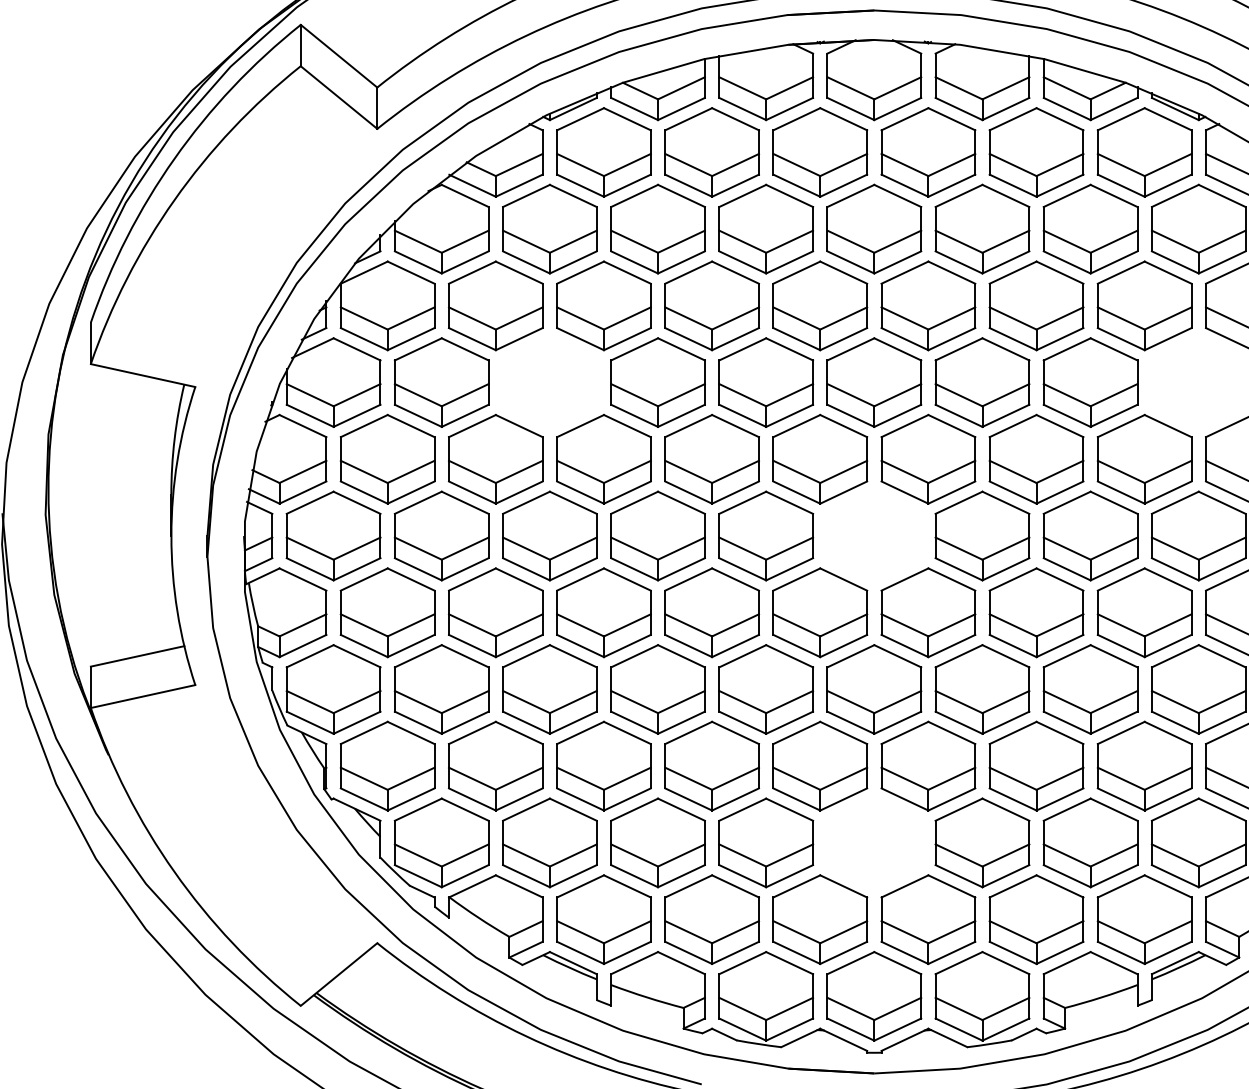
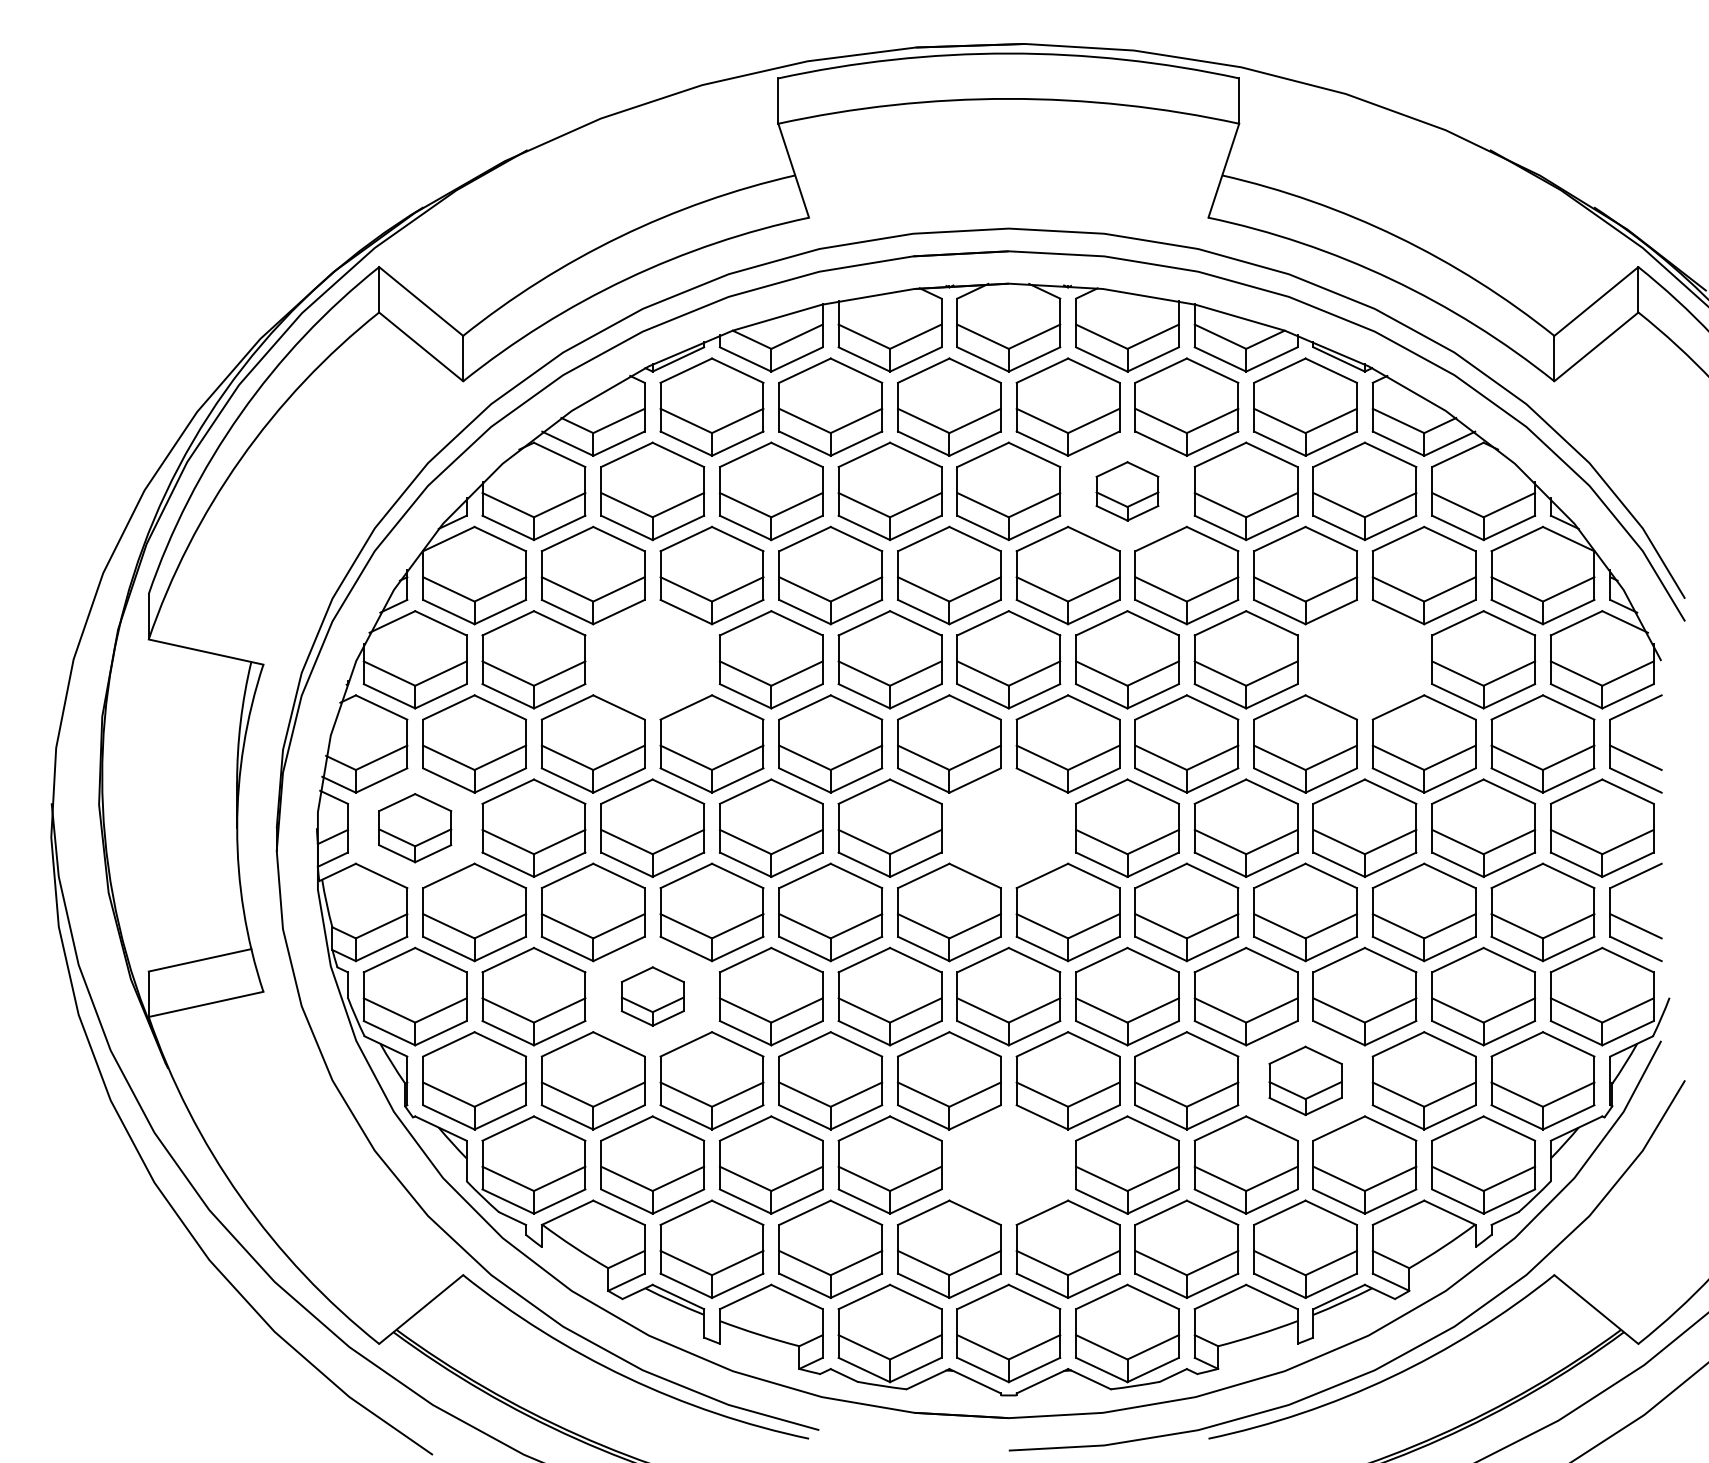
part: (982, 229) -> (1127, 491), size x0.6
part: (332, 535) -> (414, 827), size x0.7
part: (549, 689) -> (652, 996), size x0.6
part: (1144, 765) -> (1305, 1080), size x0.7

